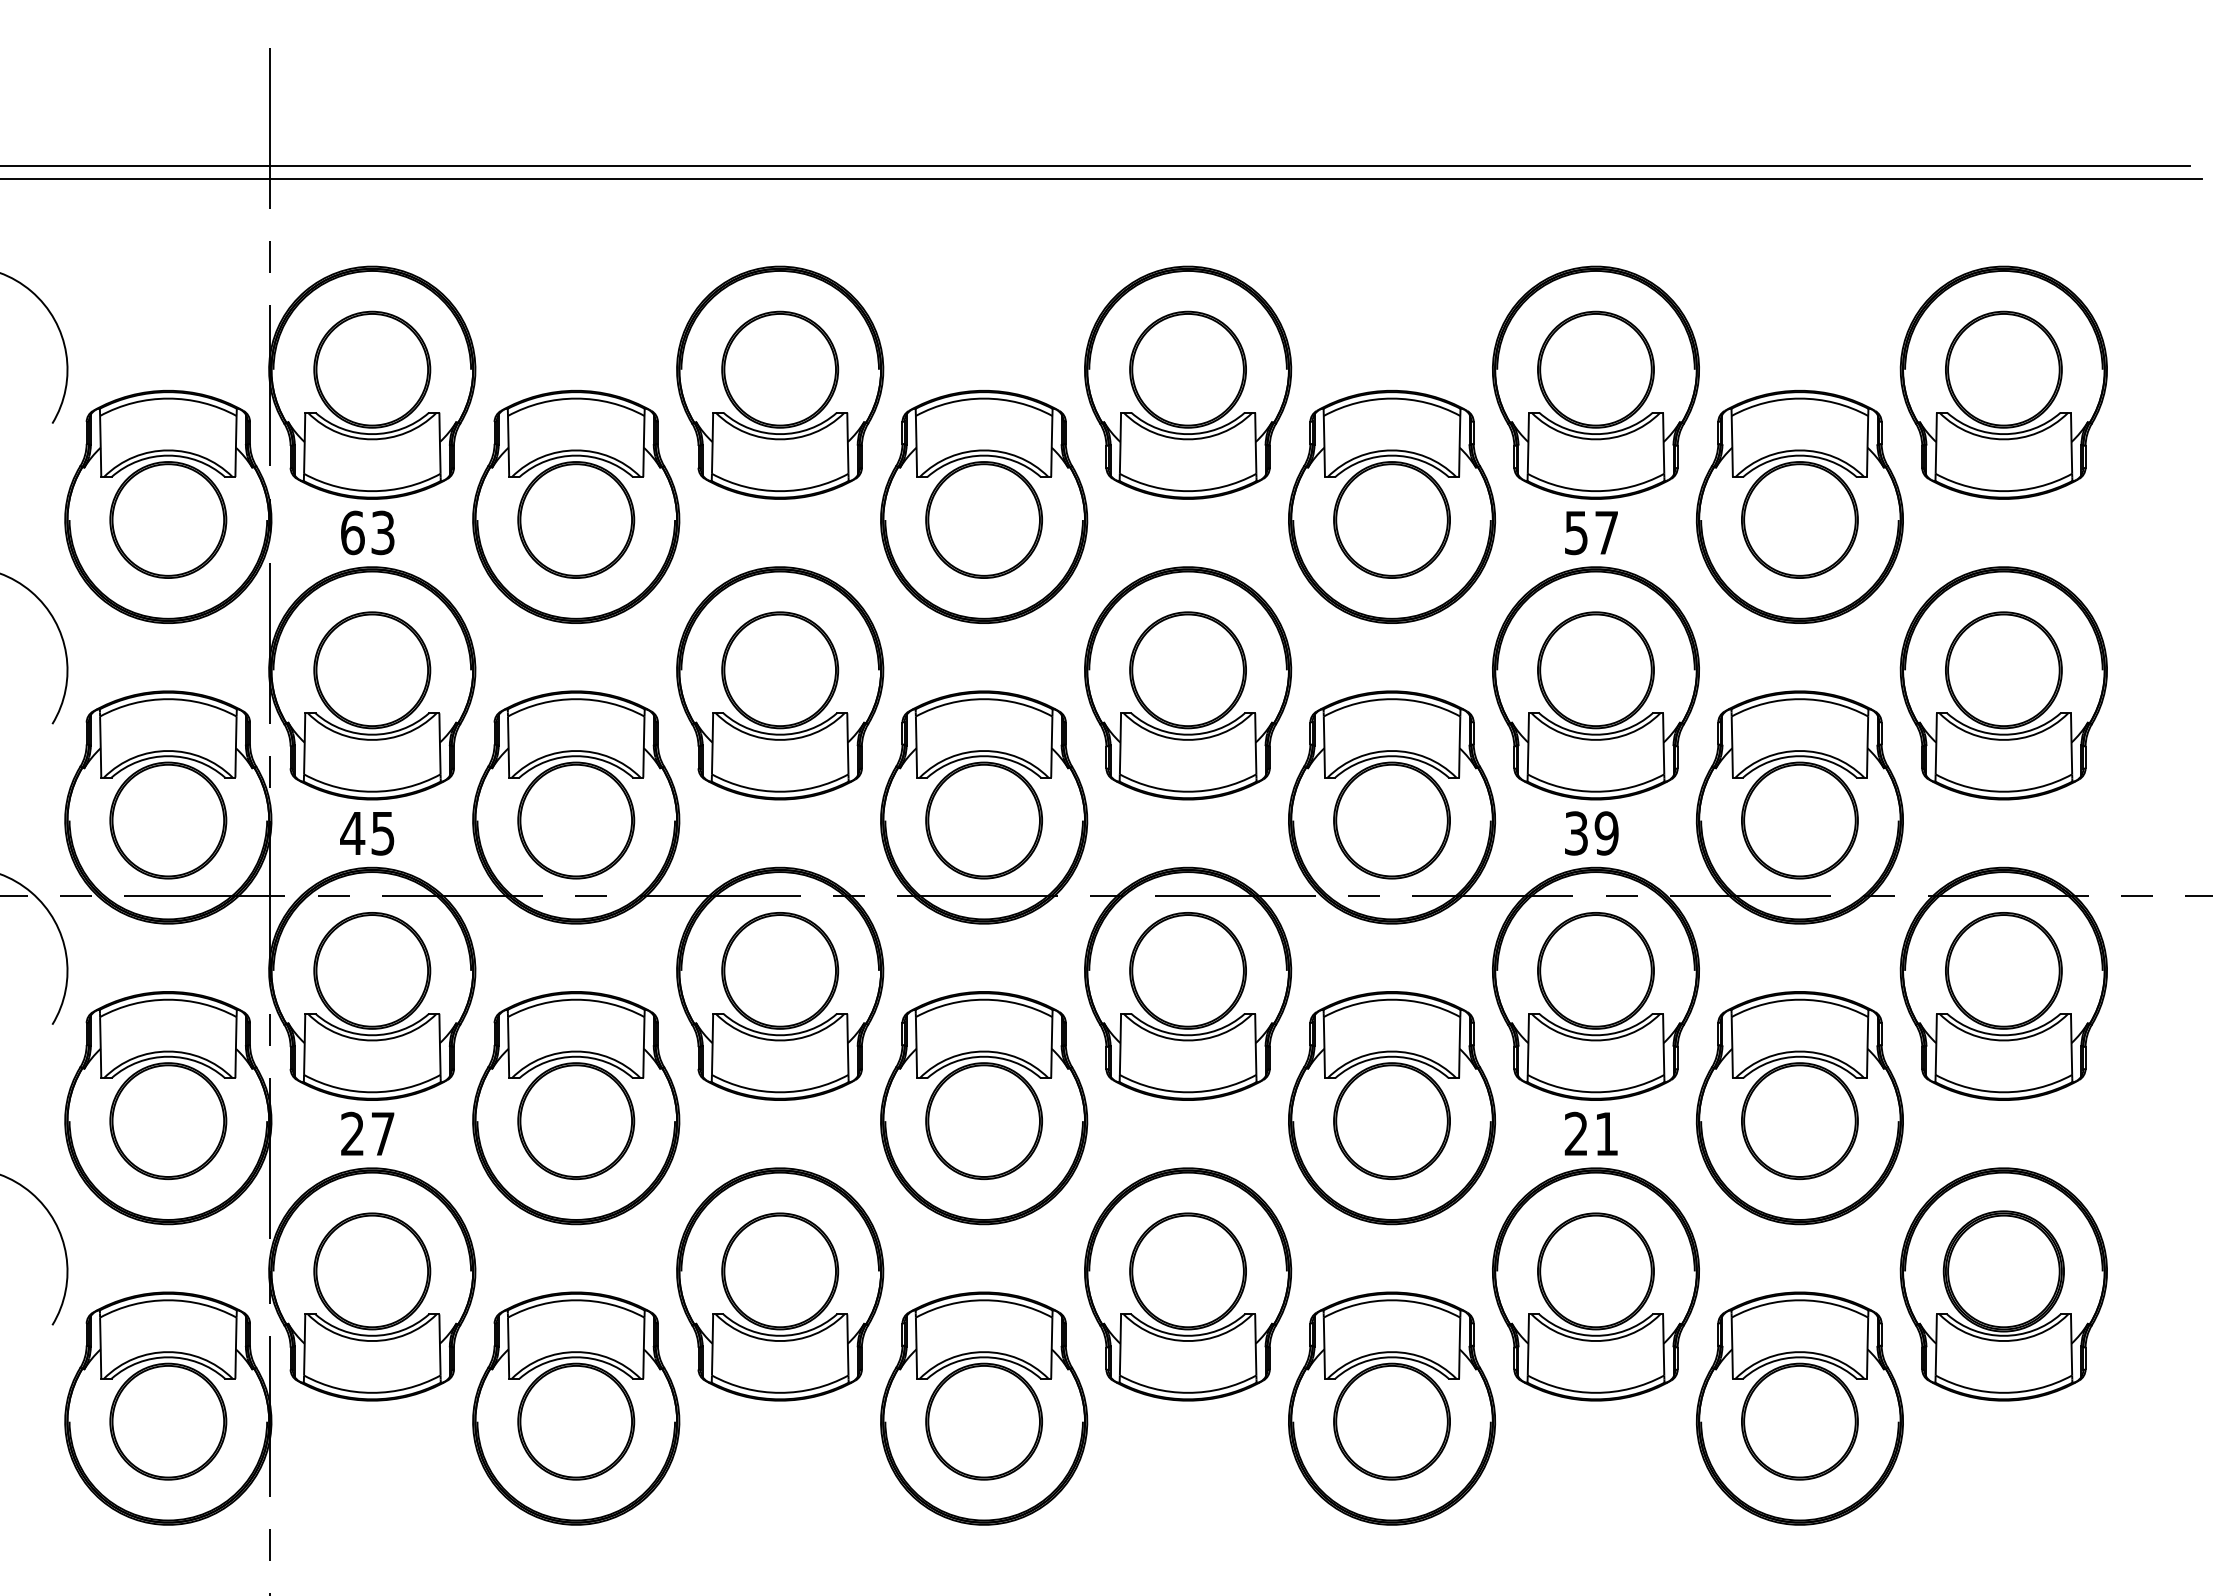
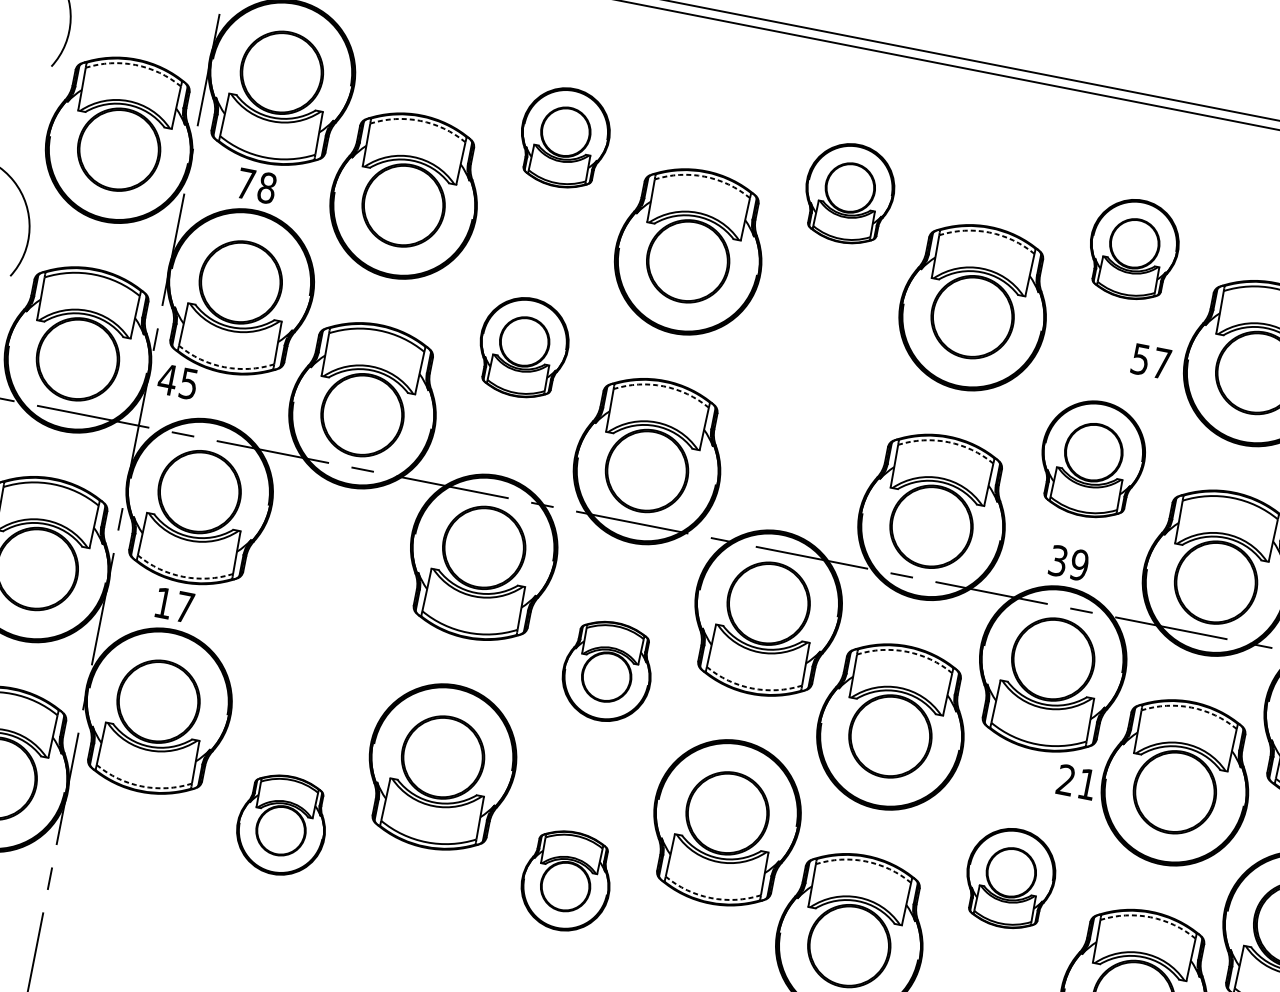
part: (780, 382) -> (564, 137), size x0.6
part: (1188, 382) -> (849, 193), size x0.6
part: (1595, 382) -> (1133, 249), size x0.6
arc: (168, 398) -> (135, 64), solid -> dashed
arc: (576, 398) -> (420, 120), solid -> dashed
arc: (984, 398) -> (705, 176), solid -> dashed
arc: (1392, 398) -> (989, 232), solid -> dashed
text: (367, 532) -> (256, 185), 63 -> 78
text: (1591, 533) -> (1151, 361), moved
part: (780, 683) -> (523, 347), size x0.6
part: (1188, 683) -> (808, 403), removed
part: (1595, 683) -> (1092, 459), size x0.7
arc: (984, 699) -> (663, 386), solid -> dashed
arc: (1392, 699) -> (948, 442), solid -> dashed
arc: (372, 791) -> (224, 367), solid -> dashed
text: (367, 833) -> (178, 381), moved
arc: (1392, 999) -> (907, 651), solid -> dashed
arc: (1799, 999) -> (1191, 707), solid -> dashed
arc: (372, 1092) -> (183, 576), solid -> dashed
arc: (1188, 1092) -> (752, 688), solid -> dashed
part: (576, 1108) -> (323, 616), removed
part: (984, 1108) -> (607, 671), size x0.6
text: (352, 1133) -> (163, 602), 27 -> 17
text: (1590, 1133) -> (1075, 781), moved
part: (1595, 1284) -> (1009, 878), size x0.6
arc: (1392, 1300) -> (866, 861), solid -> dashed
arc: (1799, 1300) -> (1150, 917), solid -> dashed
arc: (372, 1392) -> (142, 786), solid -> dashed
arc: (1188, 1392) -> (711, 897), solid -> dashed
part: (576, 1408) -> (282, 825), size x0.6
part: (984, 1408) -> (566, 881), size x0.6

